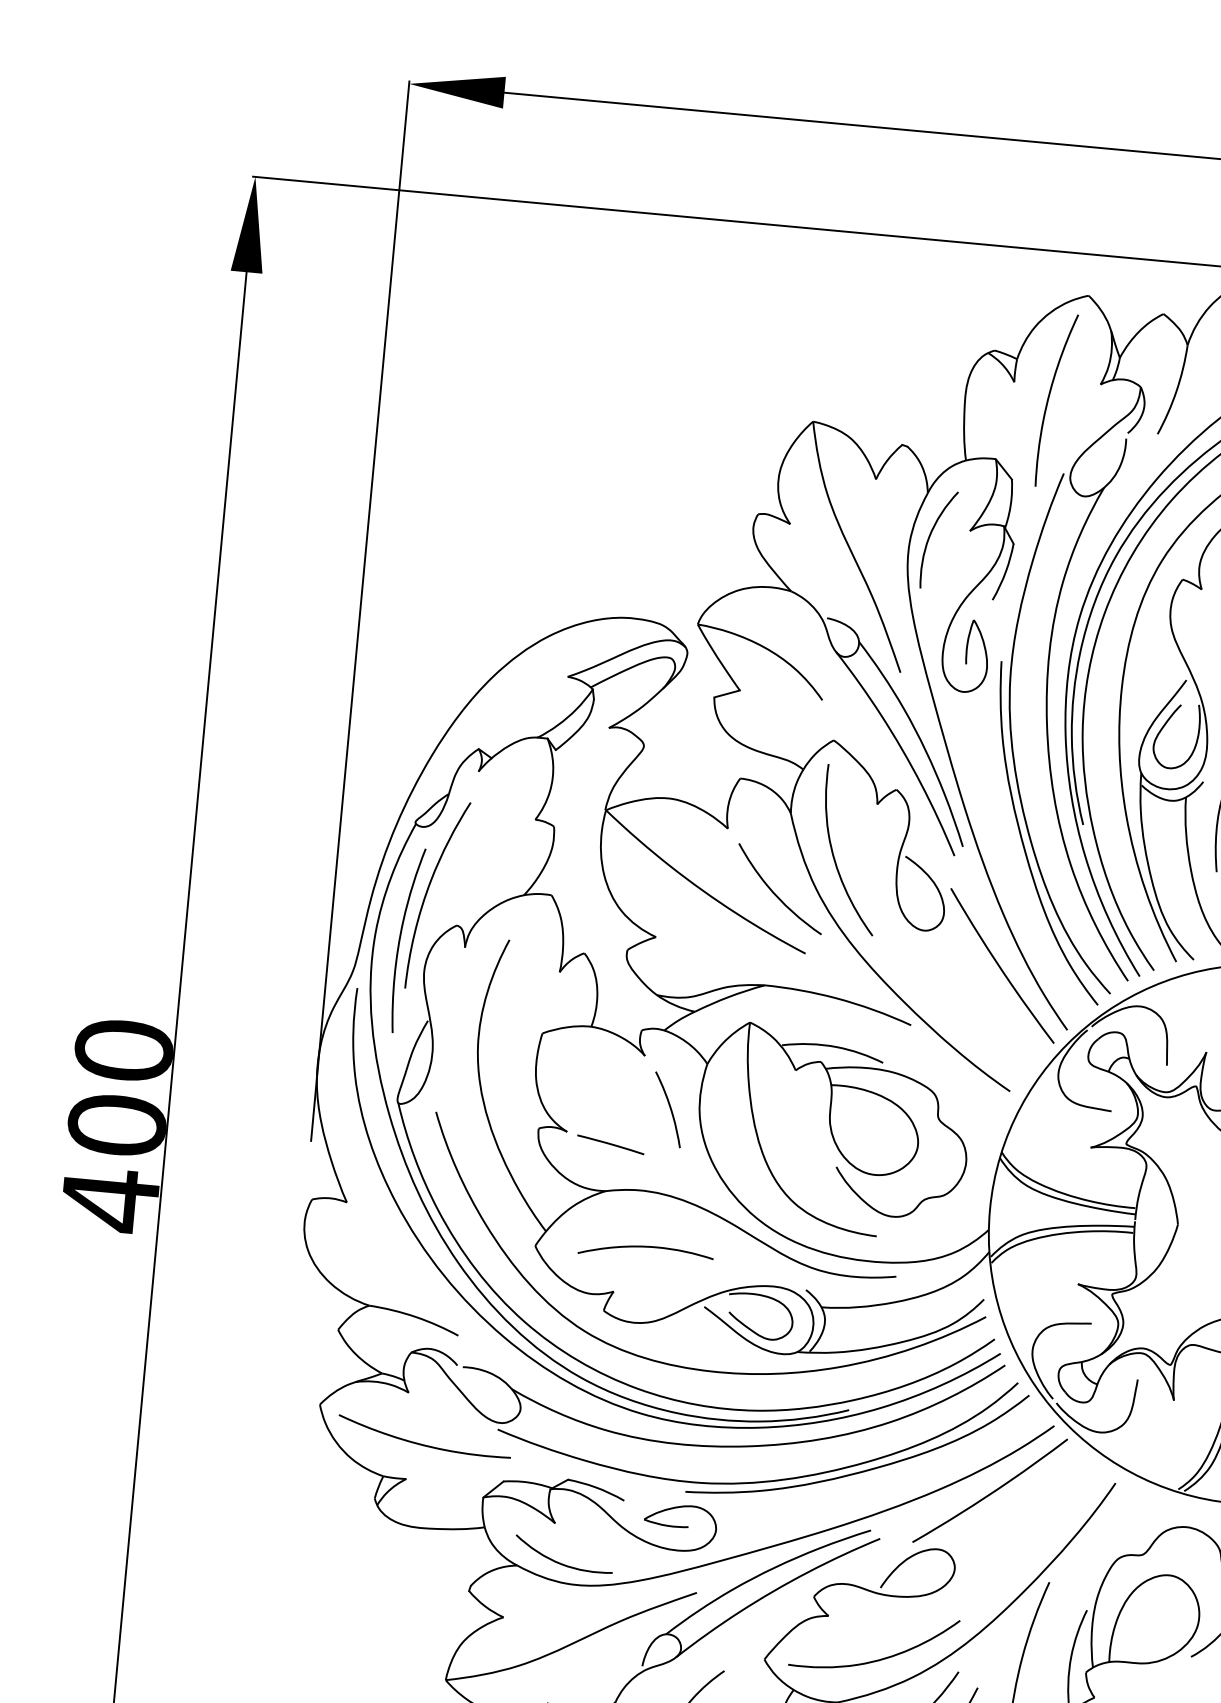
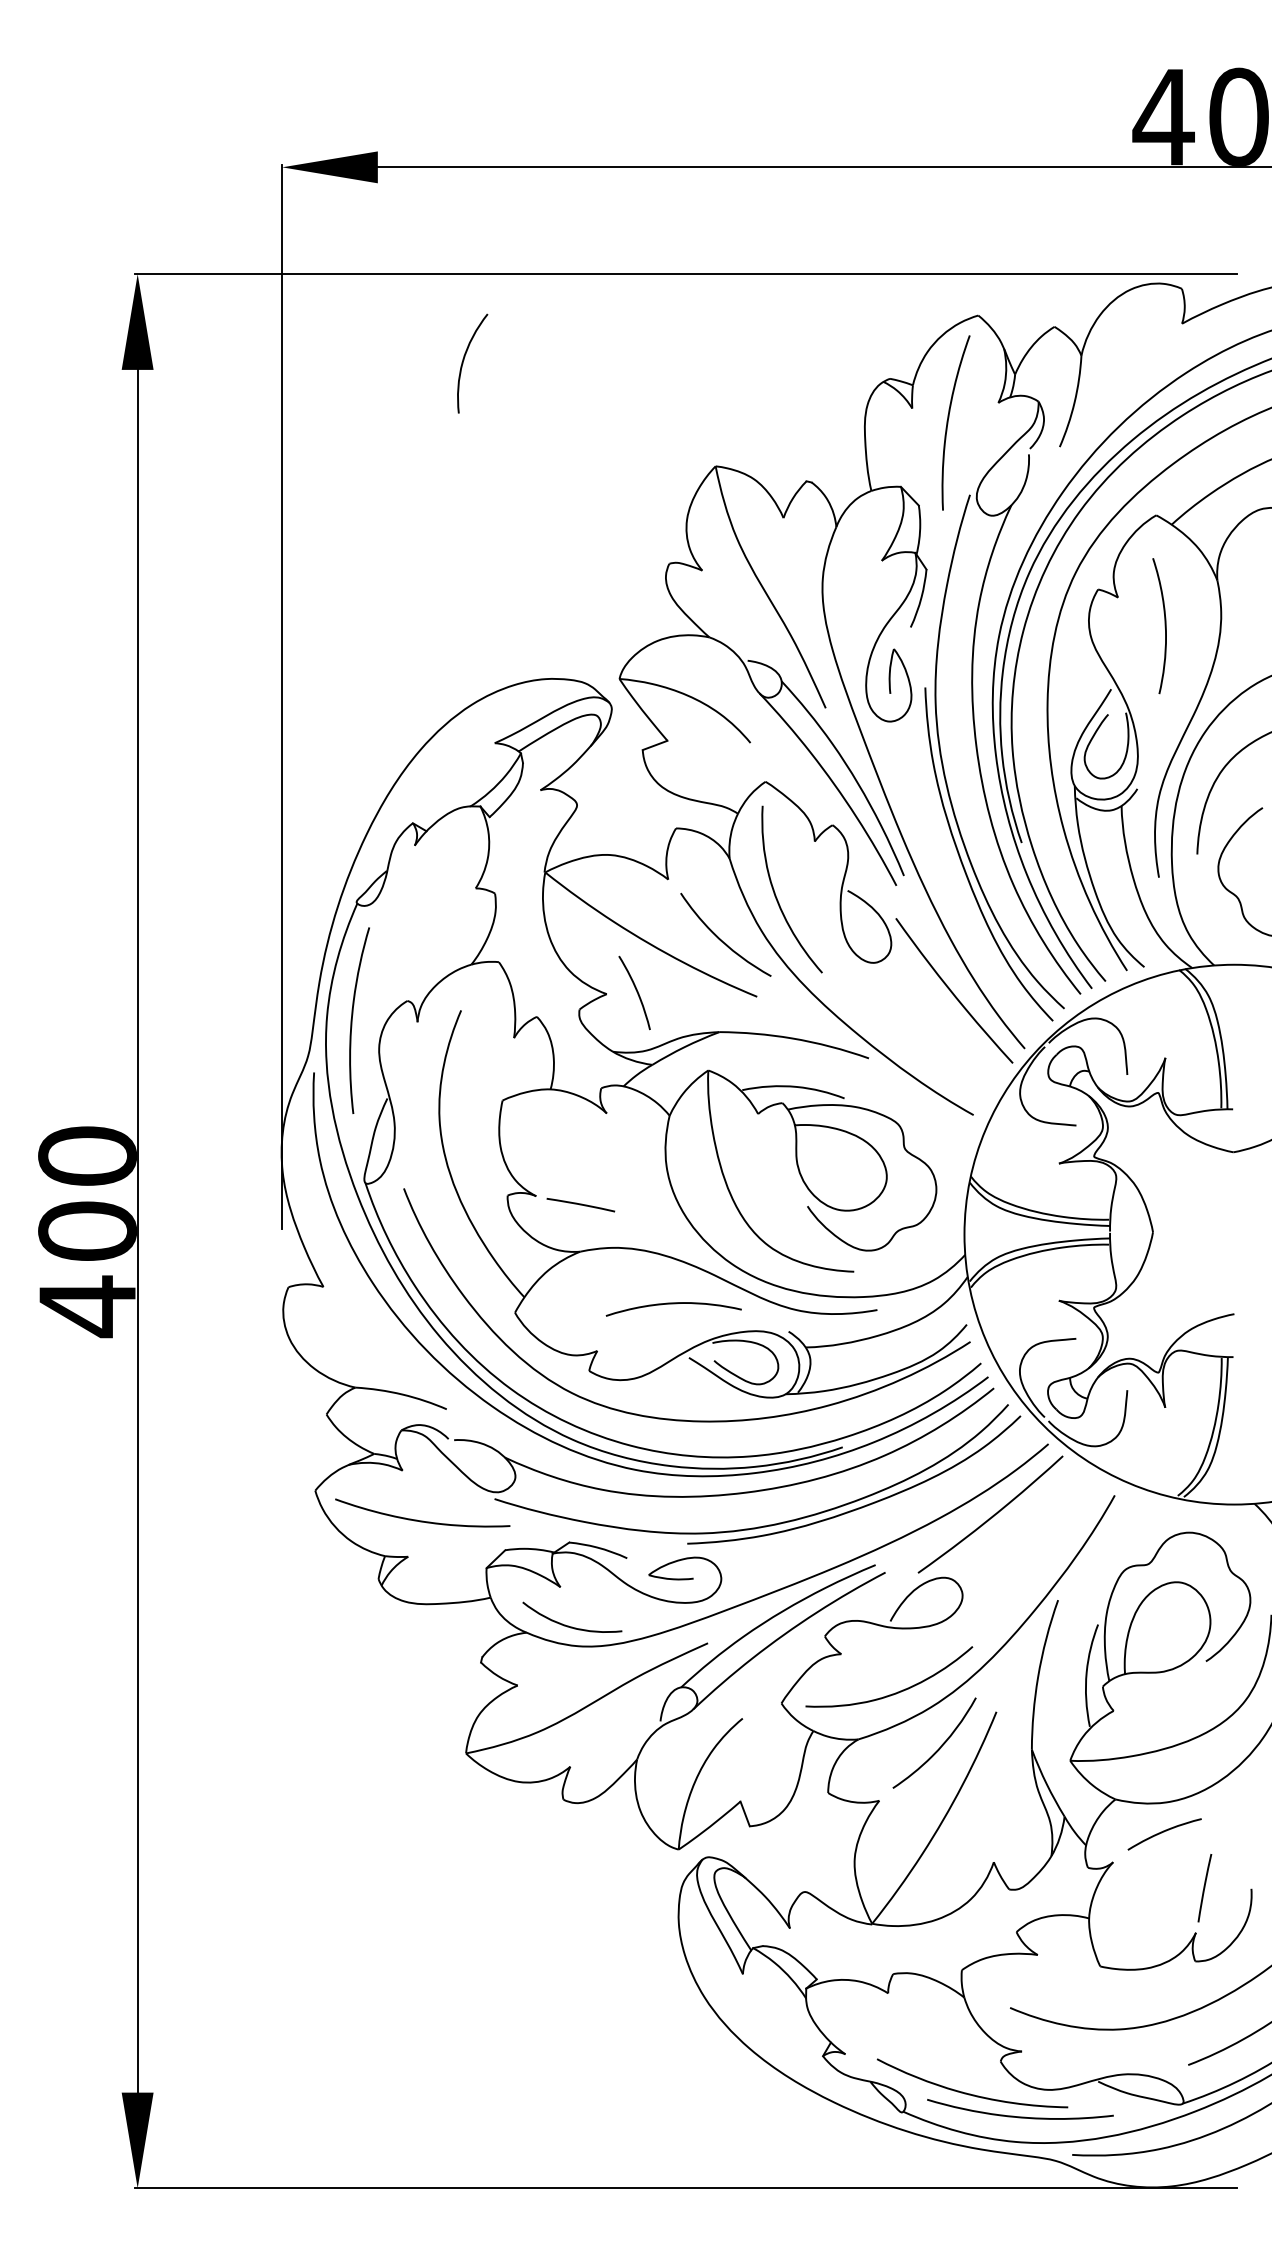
curve: (930, 536) -> (464, 360), moved
curve: (427, 893) -> (375, 971), removed
curve: (669, 1109) -> (636, 992), moved
curve: (646, 1247) -> (673, 1304), moved

